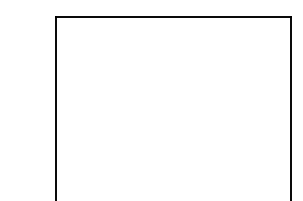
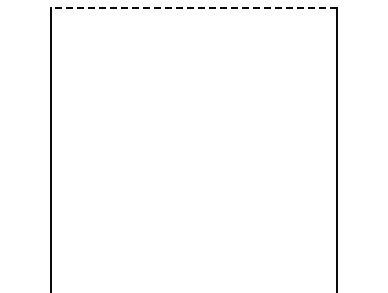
line: (172, 16) -> (193, 8), solid -> dashed

